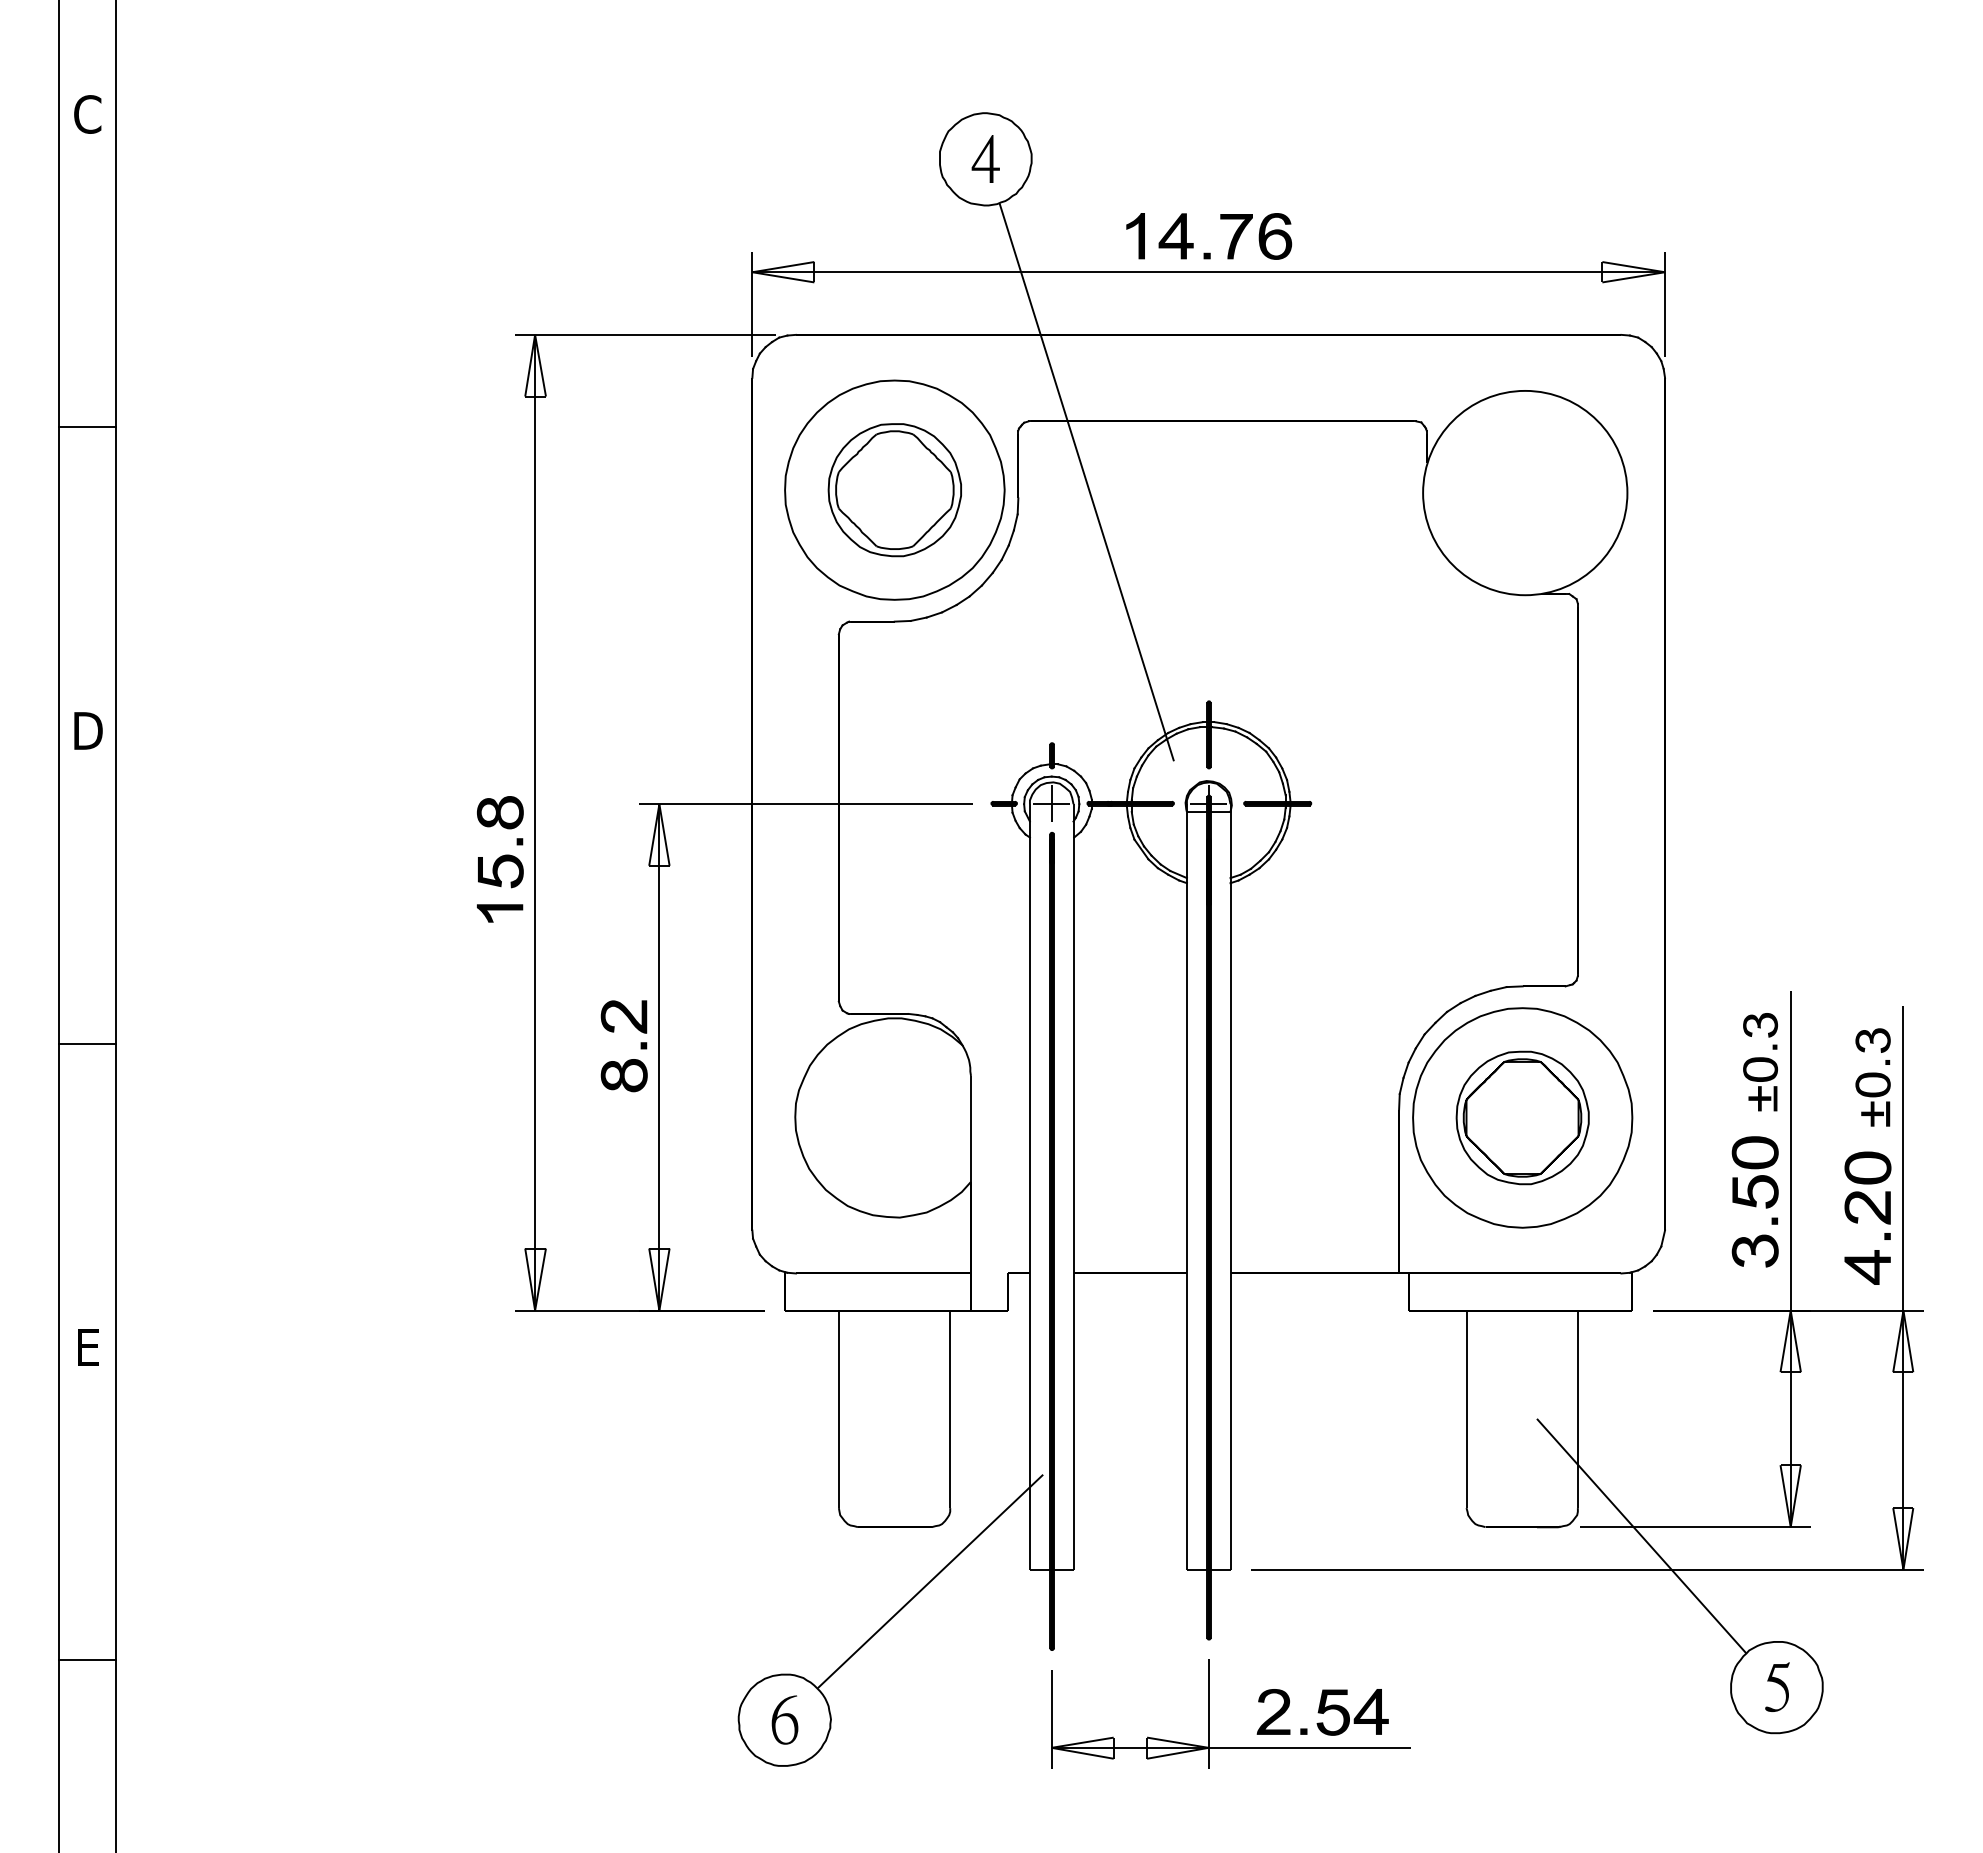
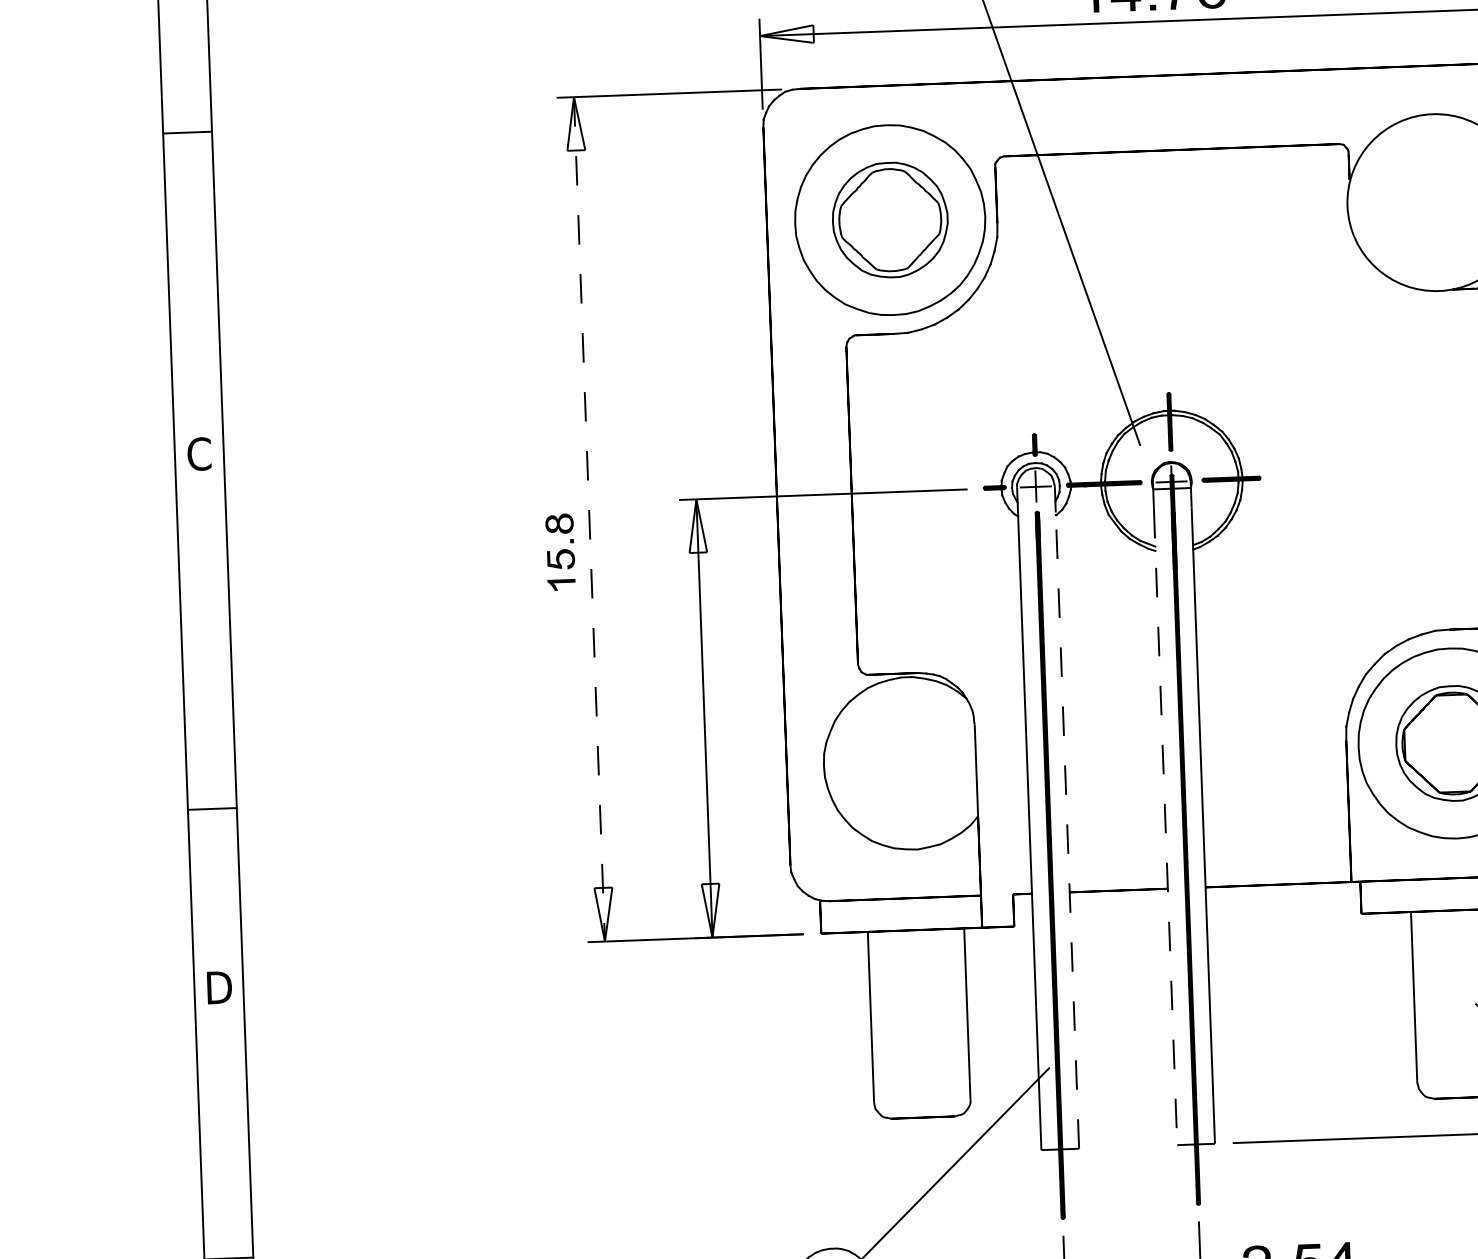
line: (87, 427) -> (187, 132), moved
text: (88, 730) -> (200, 453), D -> C
line: (535, 822) -> (589, 519), solid -> dashed
part: (500, 859) -> (560, 552), size x0.7
line: (87, 1043) -> (212, 808), moved
part: (629, 1059) -> (678, 721), removed
line: (1073, 1202) -> (1067, 830), solid -> dashed
line: (1186, 1202) -> (1165, 827), solid -> dashed
text: (88, 1347) -> (219, 987), E -> D

